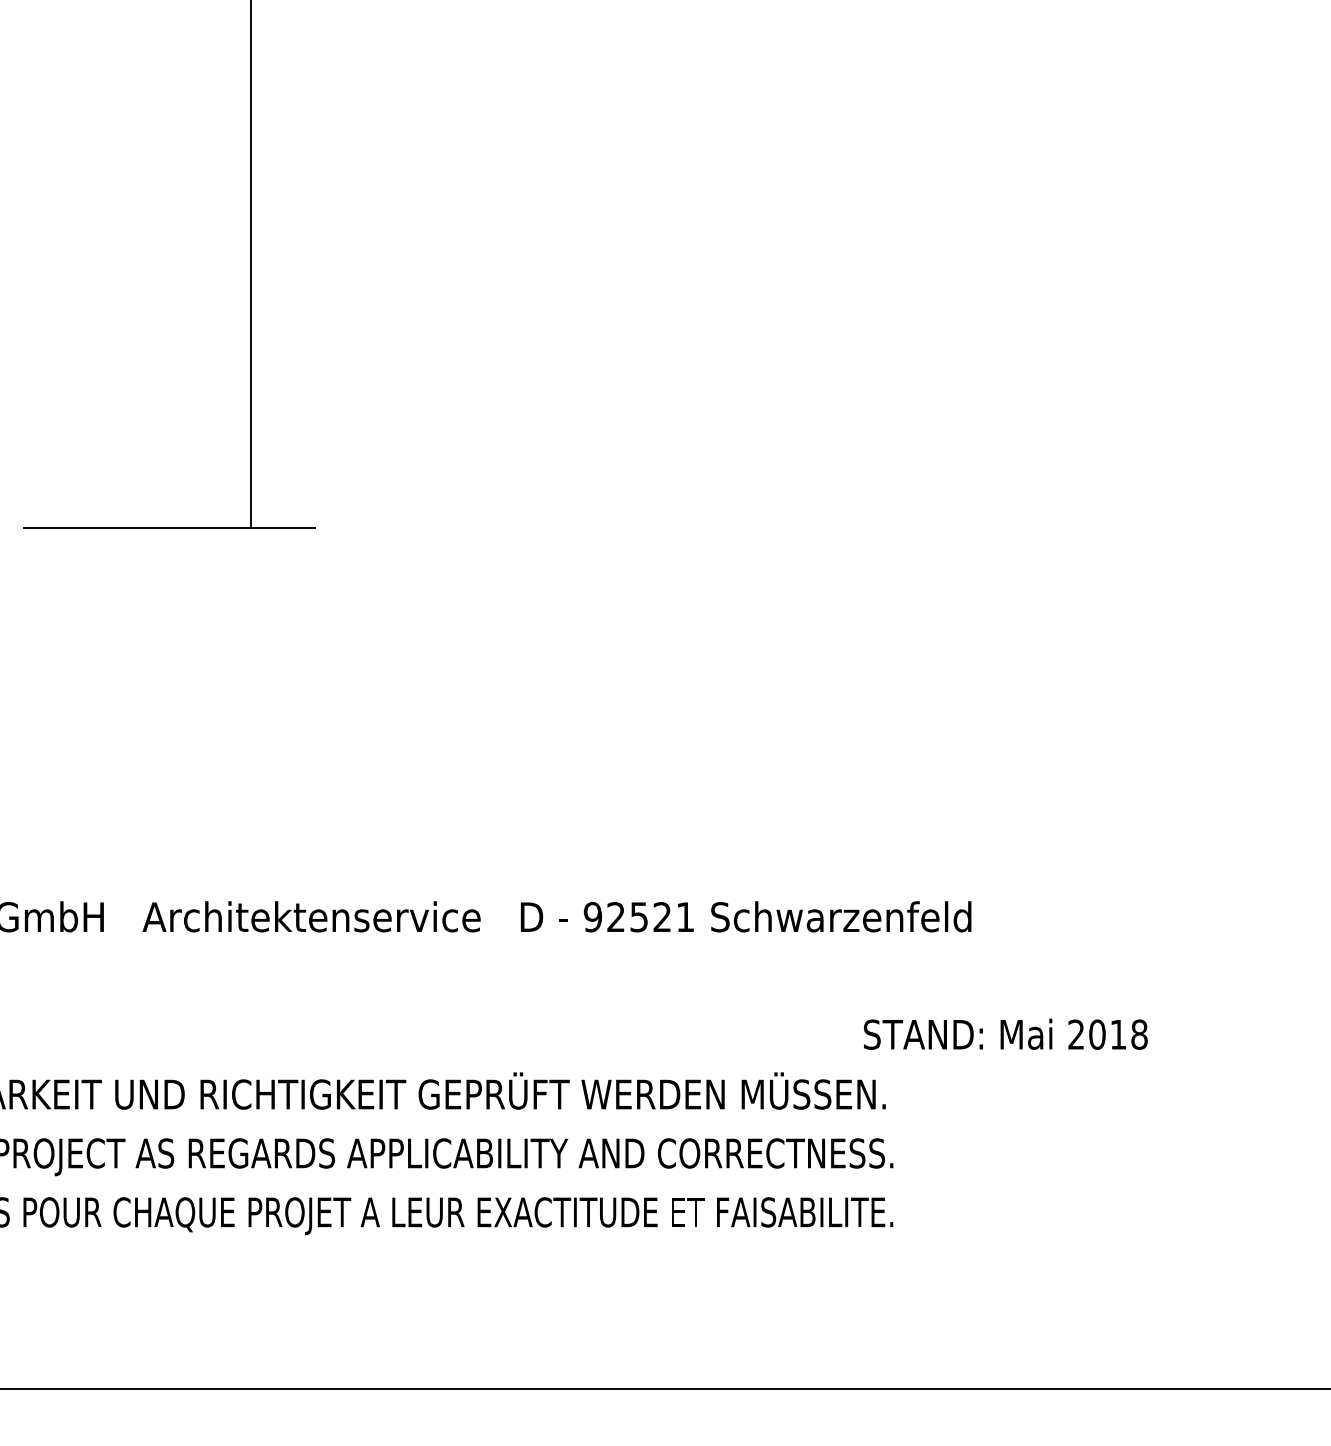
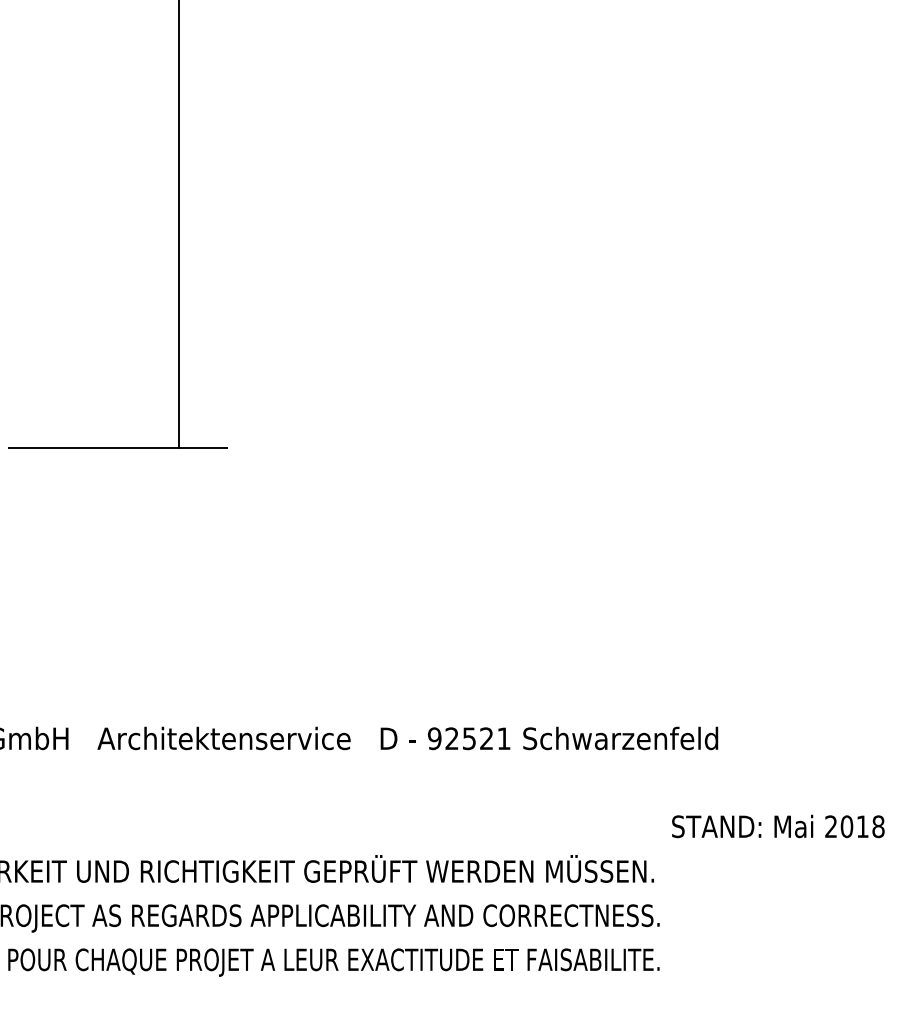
text: (1005, 1033) -> (778, 825), moved

